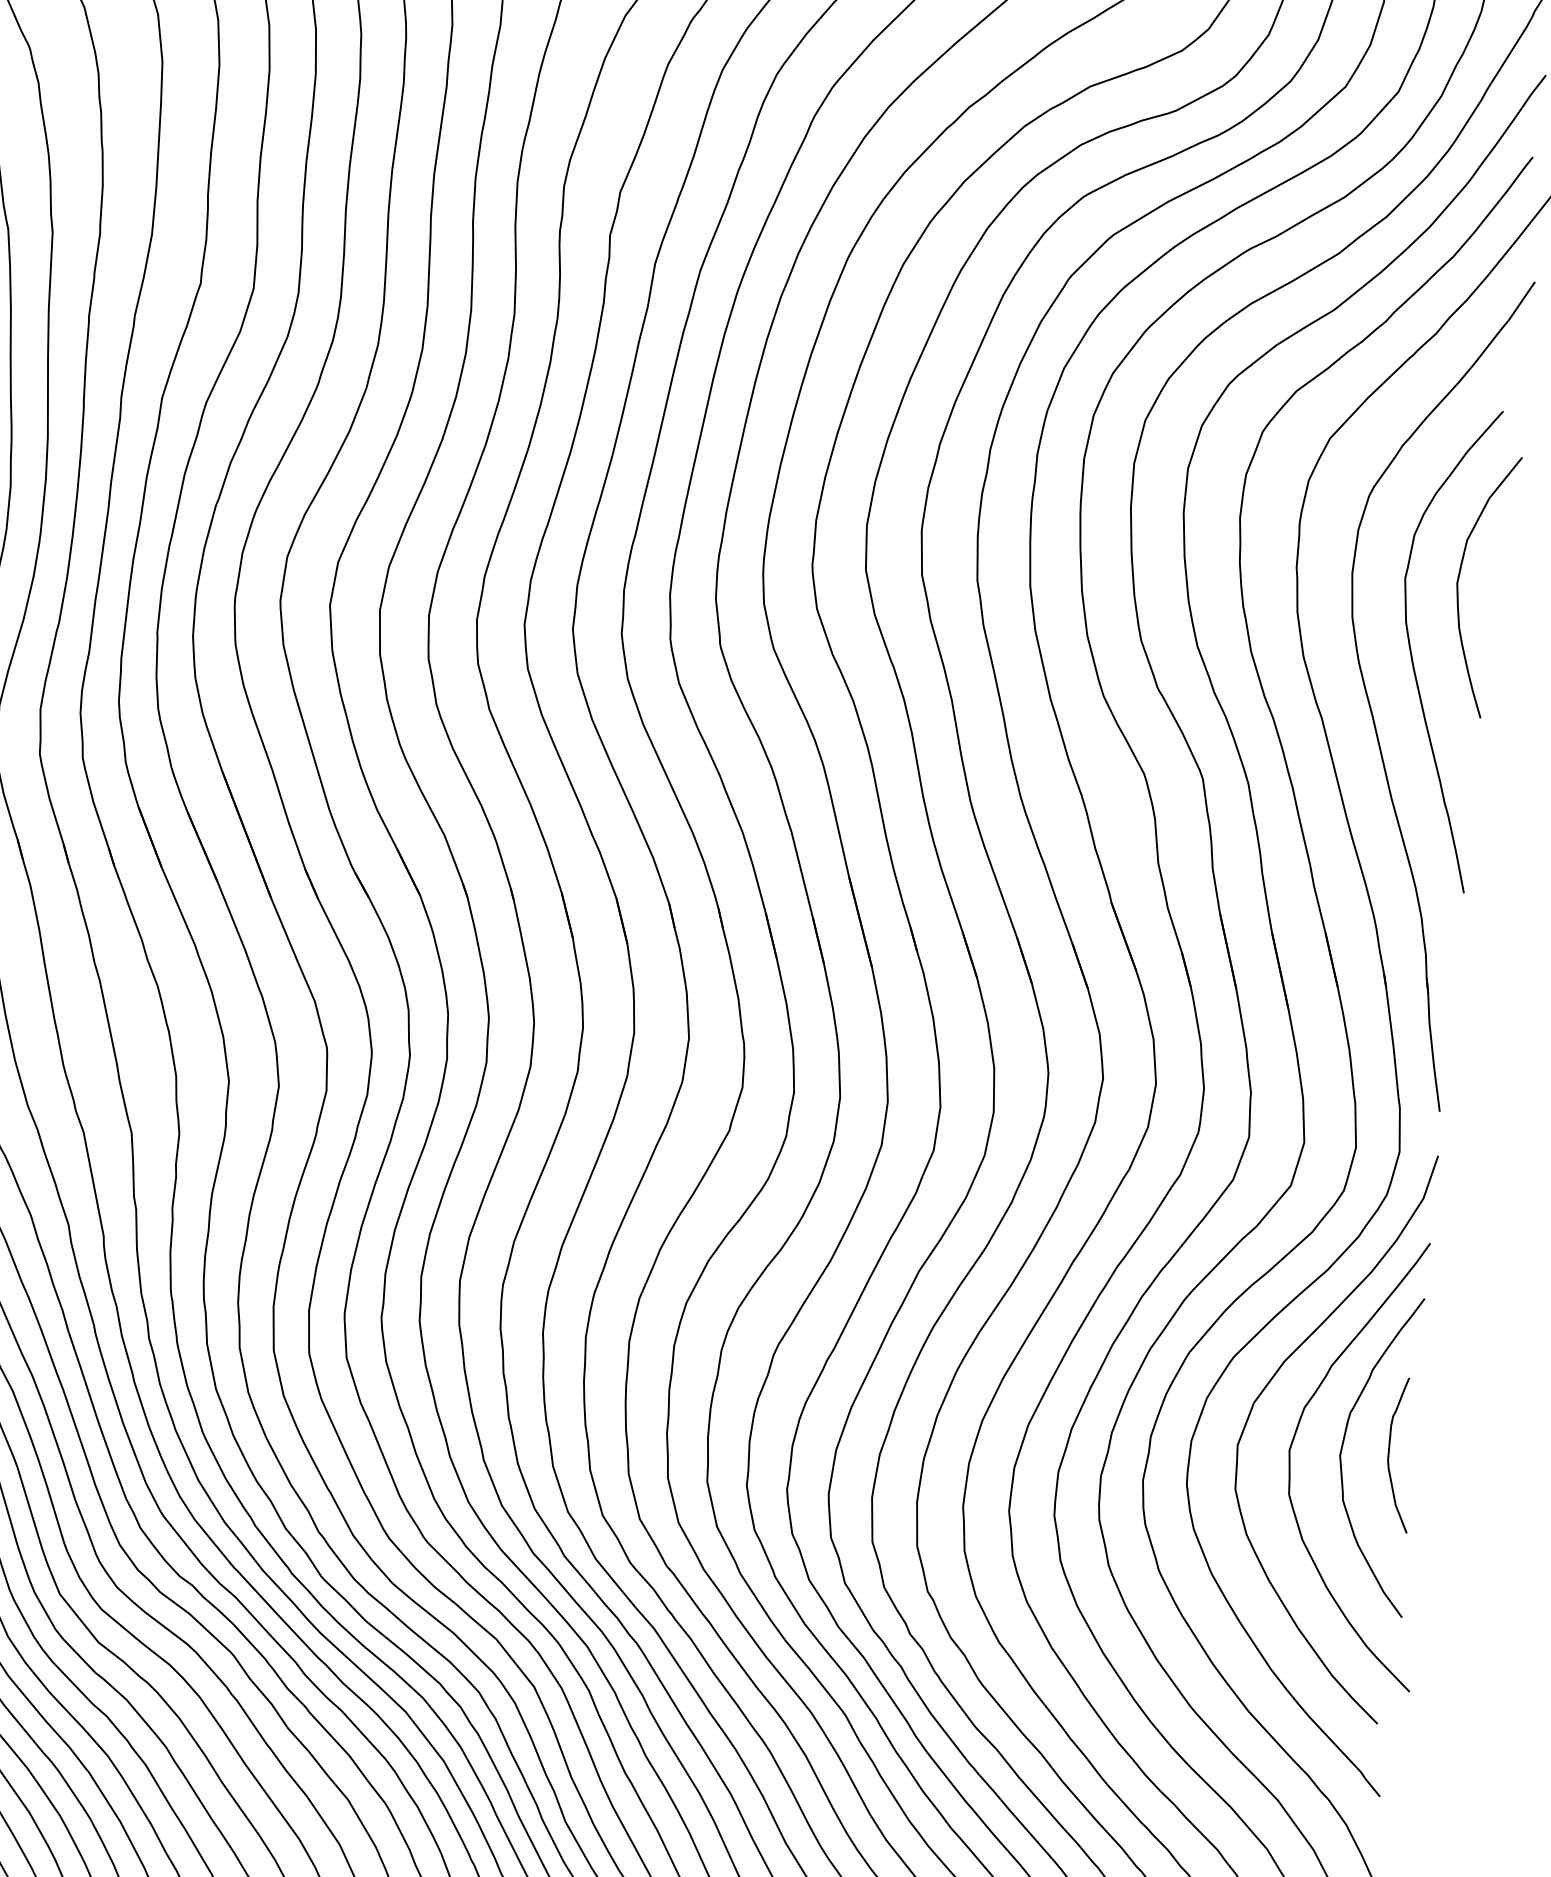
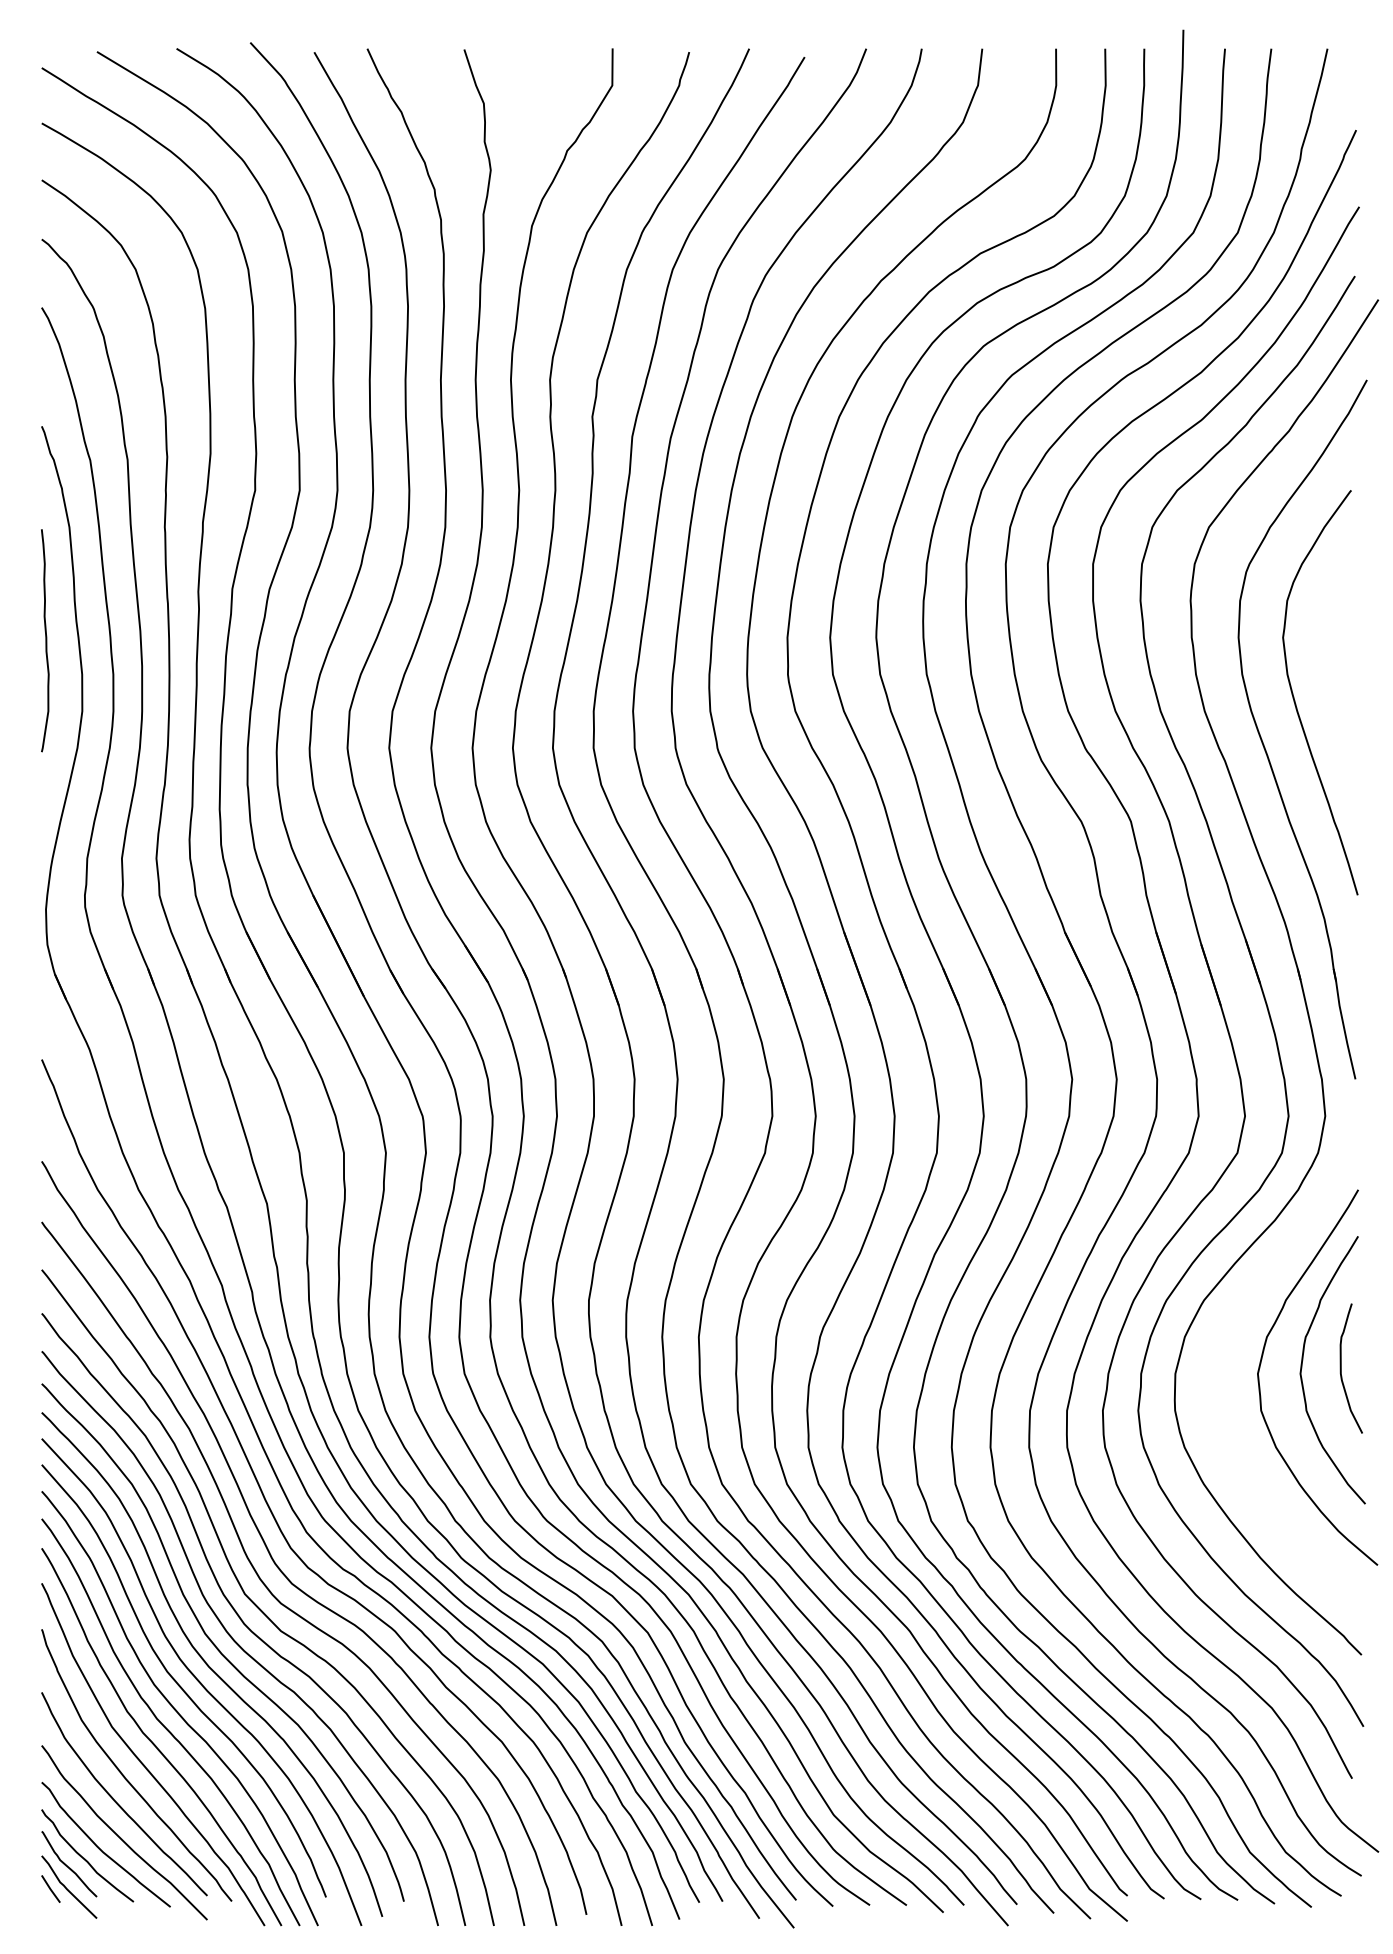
curve: (1459, 579) -> (1328, 634), removed
curve: (1266, 1388) -> (1233, 1324), removed

